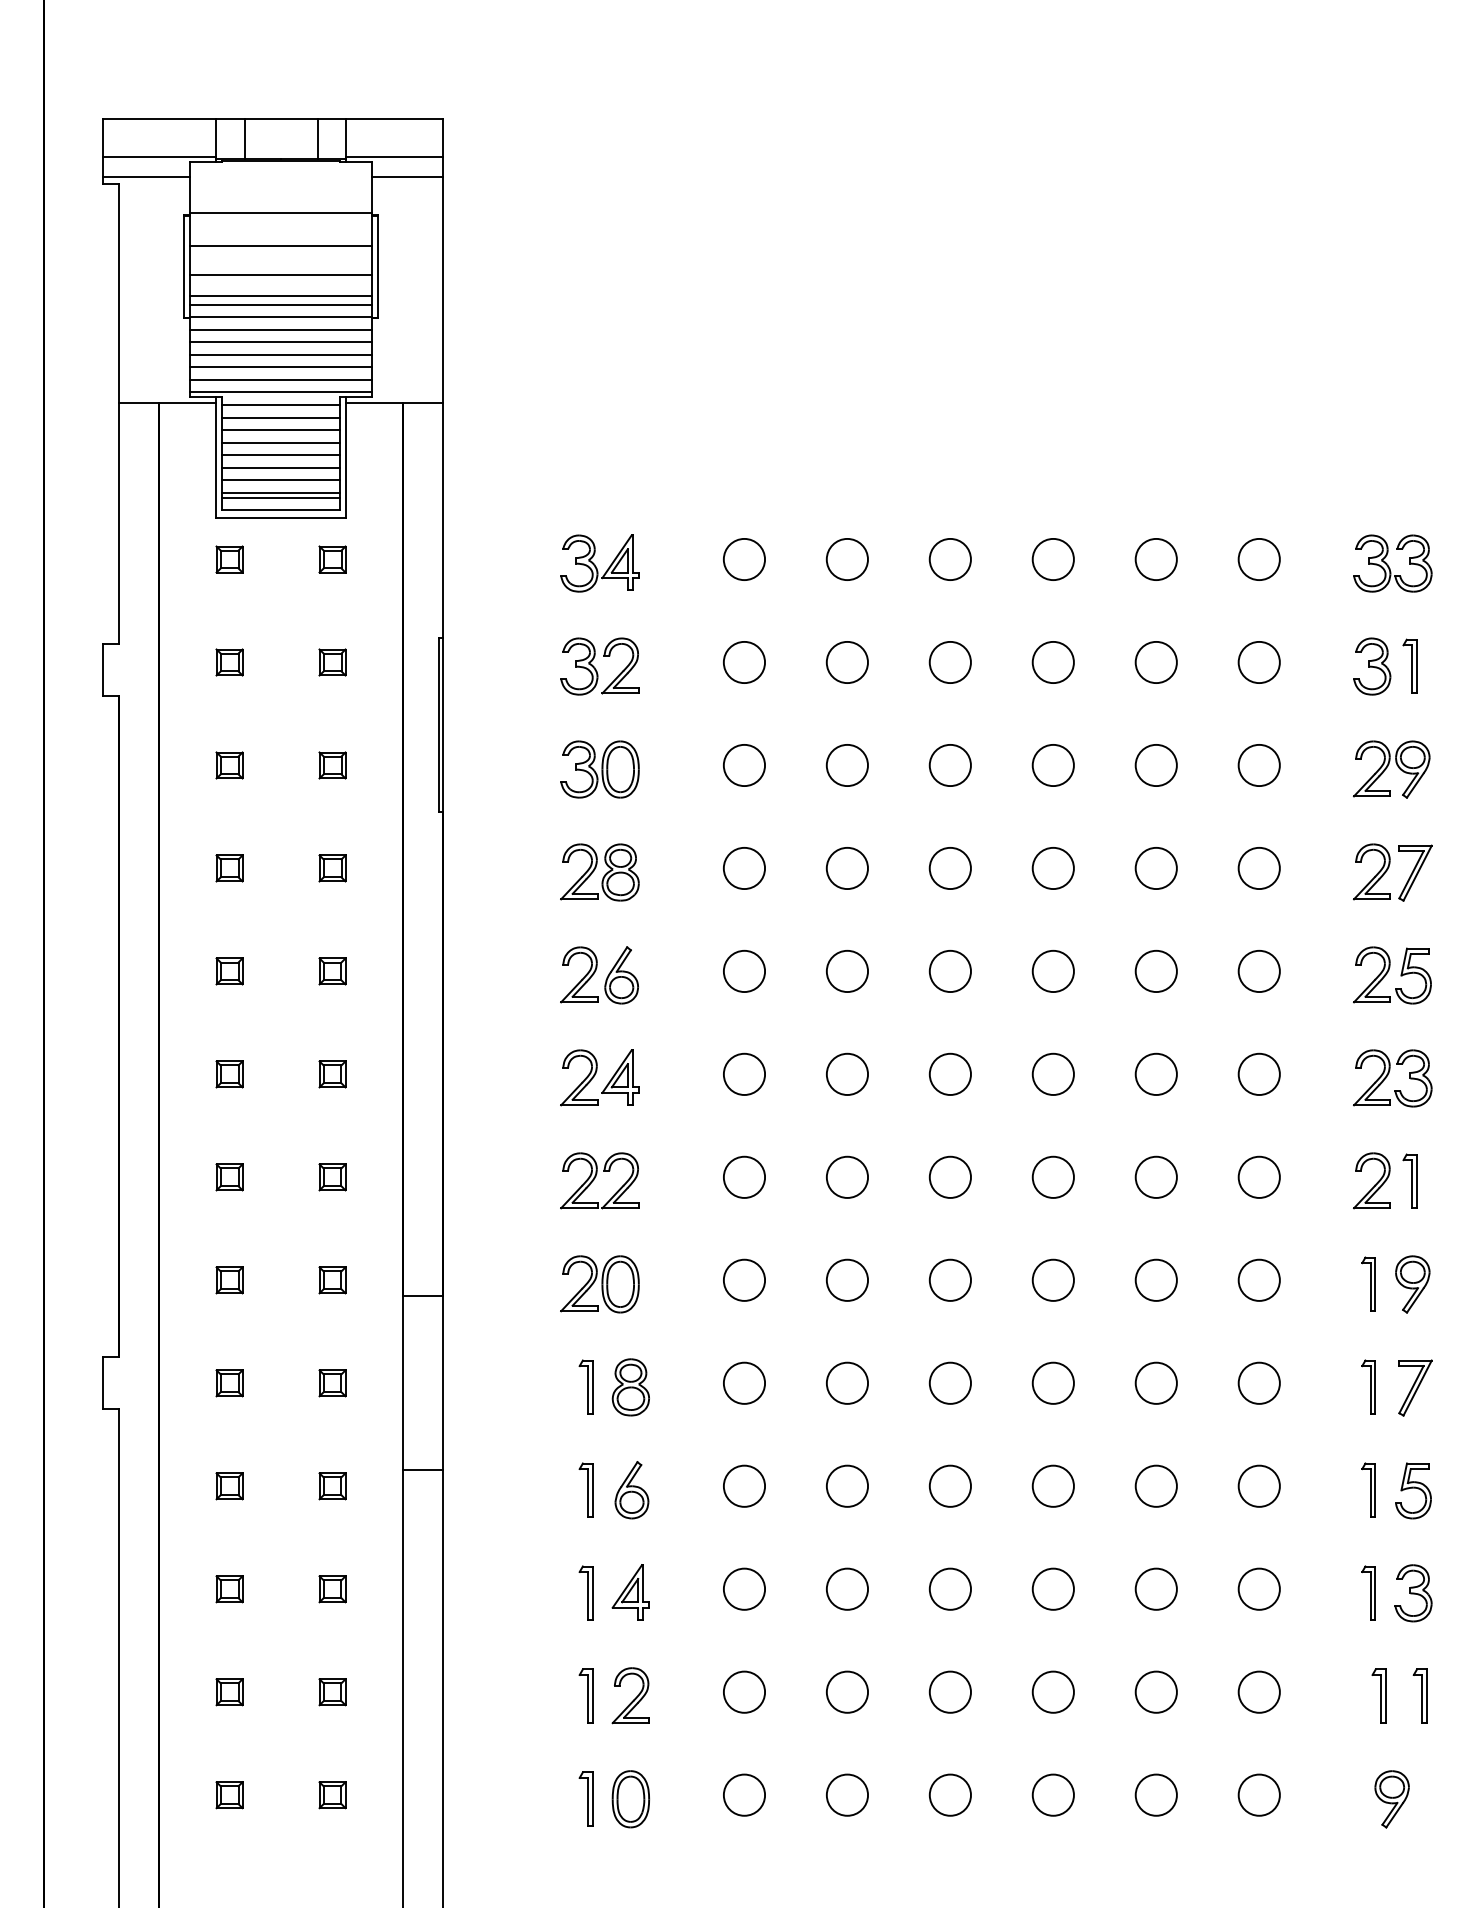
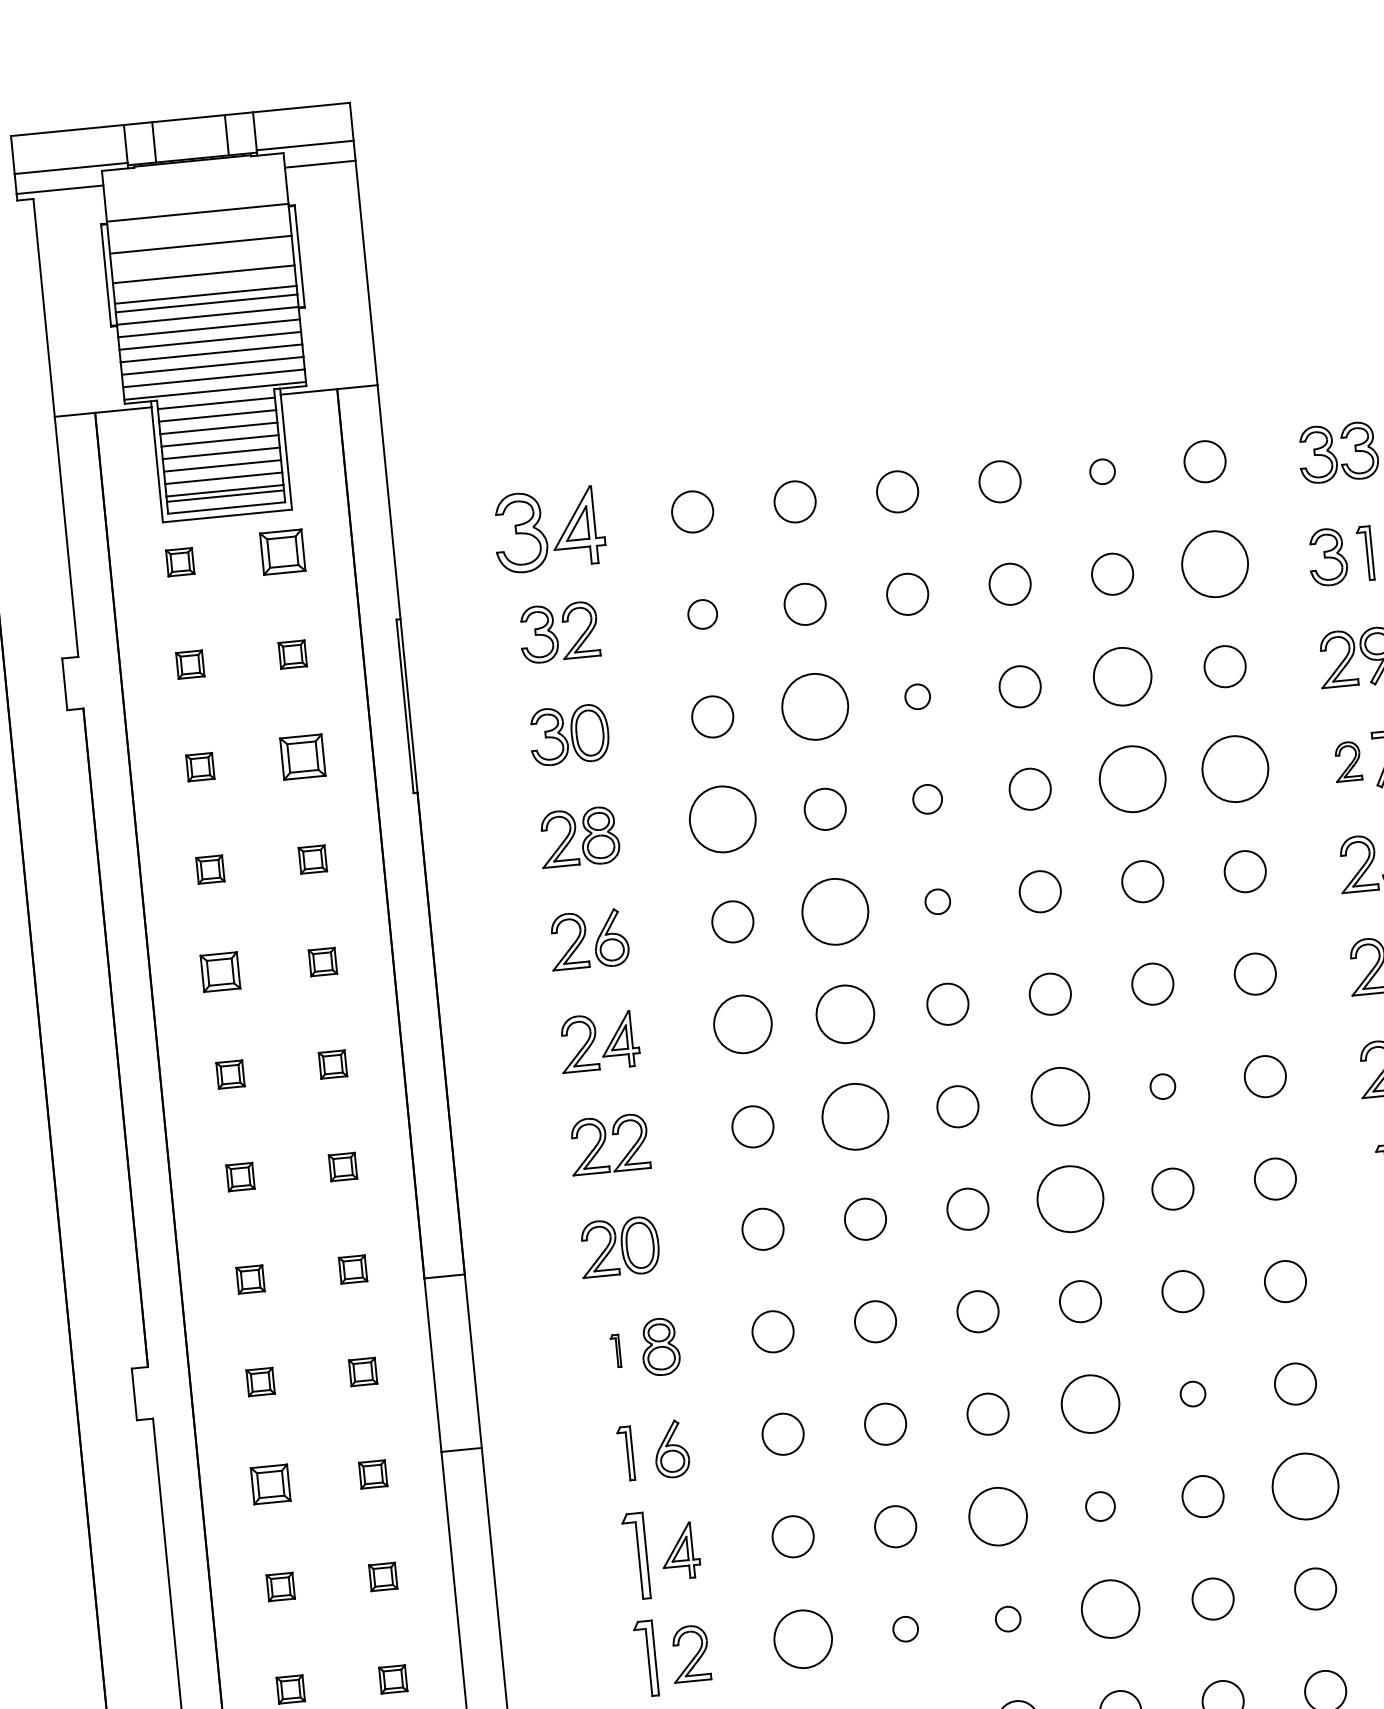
part: (332, 559) -> (282, 552), size x1.6
circle: (1155, 559) -> (1101, 471), size x0.6
part: (599, 563) -> (548, 530), size x1.4
circle: (744, 662) -> (702, 614), size x0.7
circle: (1258, 662) -> (1214, 564), size x1.6
part: (332, 765) -> (302, 757), size x1.6
circle: (846, 765) -> (814, 706), size x1.6
circle: (949, 765) -> (916, 696), size x0.6
circle: (1155, 765) -> (1121, 676), size x1.4
circle: (744, 868) -> (722, 819), size x1.6
circle: (949, 868) -> (926, 799), size x0.7
circle: (1155, 868) -> (1131, 779), size x1.6
circle: (1258, 868) -> (1234, 769), size x1.6
part: (1371, 871) -> (1347, 761), size x0.7
part: (229, 971) -> (220, 972), size x1.4
circle: (847, 971) -> (835, 911), size x1.6
circle: (949, 971) -> (936, 901), size x0.6
circle: (744, 1073) -> (742, 1023), size x1.4
circle: (847, 1073) -> (845, 1013), size x1.4
circle: (847, 1176) -> (855, 1115), size x1.6
circle: (1052, 1176) -> (1059, 1095), size x1.4
circle: (1155, 1176) -> (1161, 1085), size x0.6
circle: (1052, 1279) -> (1069, 1198), size x1.6
part: (585, 1386) -> (615, 1350), size x0.6
circle: (1052, 1485) -> (1089, 1403), size x1.4
circle: (1155, 1485) -> (1192, 1393), size x0.6
part: (229, 1486) -> (270, 1484), size x1.4
circle: (949, 1588) -> (997, 1516), size x1.4
circle: (1052, 1588) -> (1099, 1505), size x0.7
circle: (1258, 1588) -> (1304, 1485), size x1.6
part: (585, 1592) -> (635, 1555), size x1.6
circle: (744, 1691) -> (803, 1638), size x1.4
circle: (847, 1691) -> (905, 1628), size x0.6
circle: (949, 1691) -> (1007, 1618), size x0.6
circle: (1052, 1691) -> (1109, 1608), size x1.4
part: (585, 1695) -> (645, 1658), size x1.4

